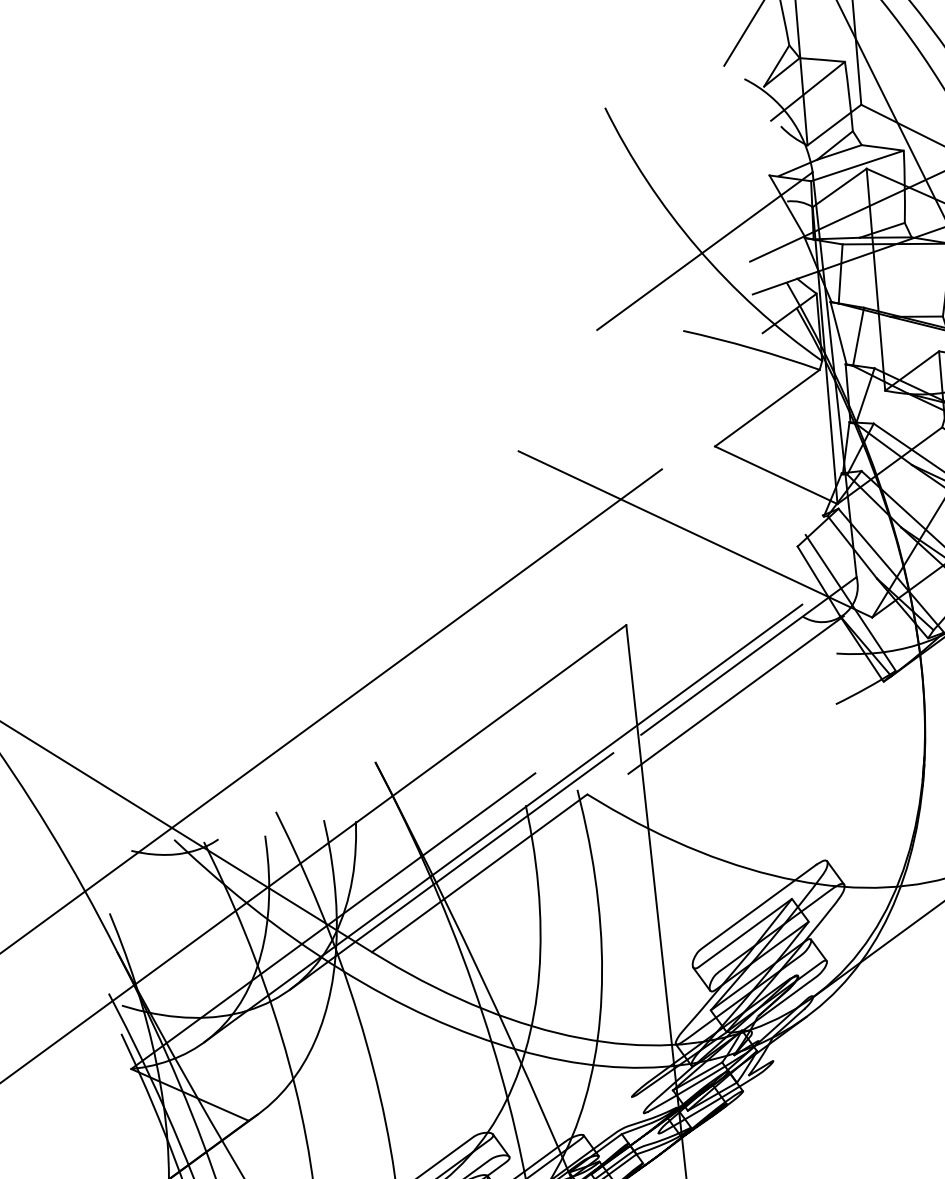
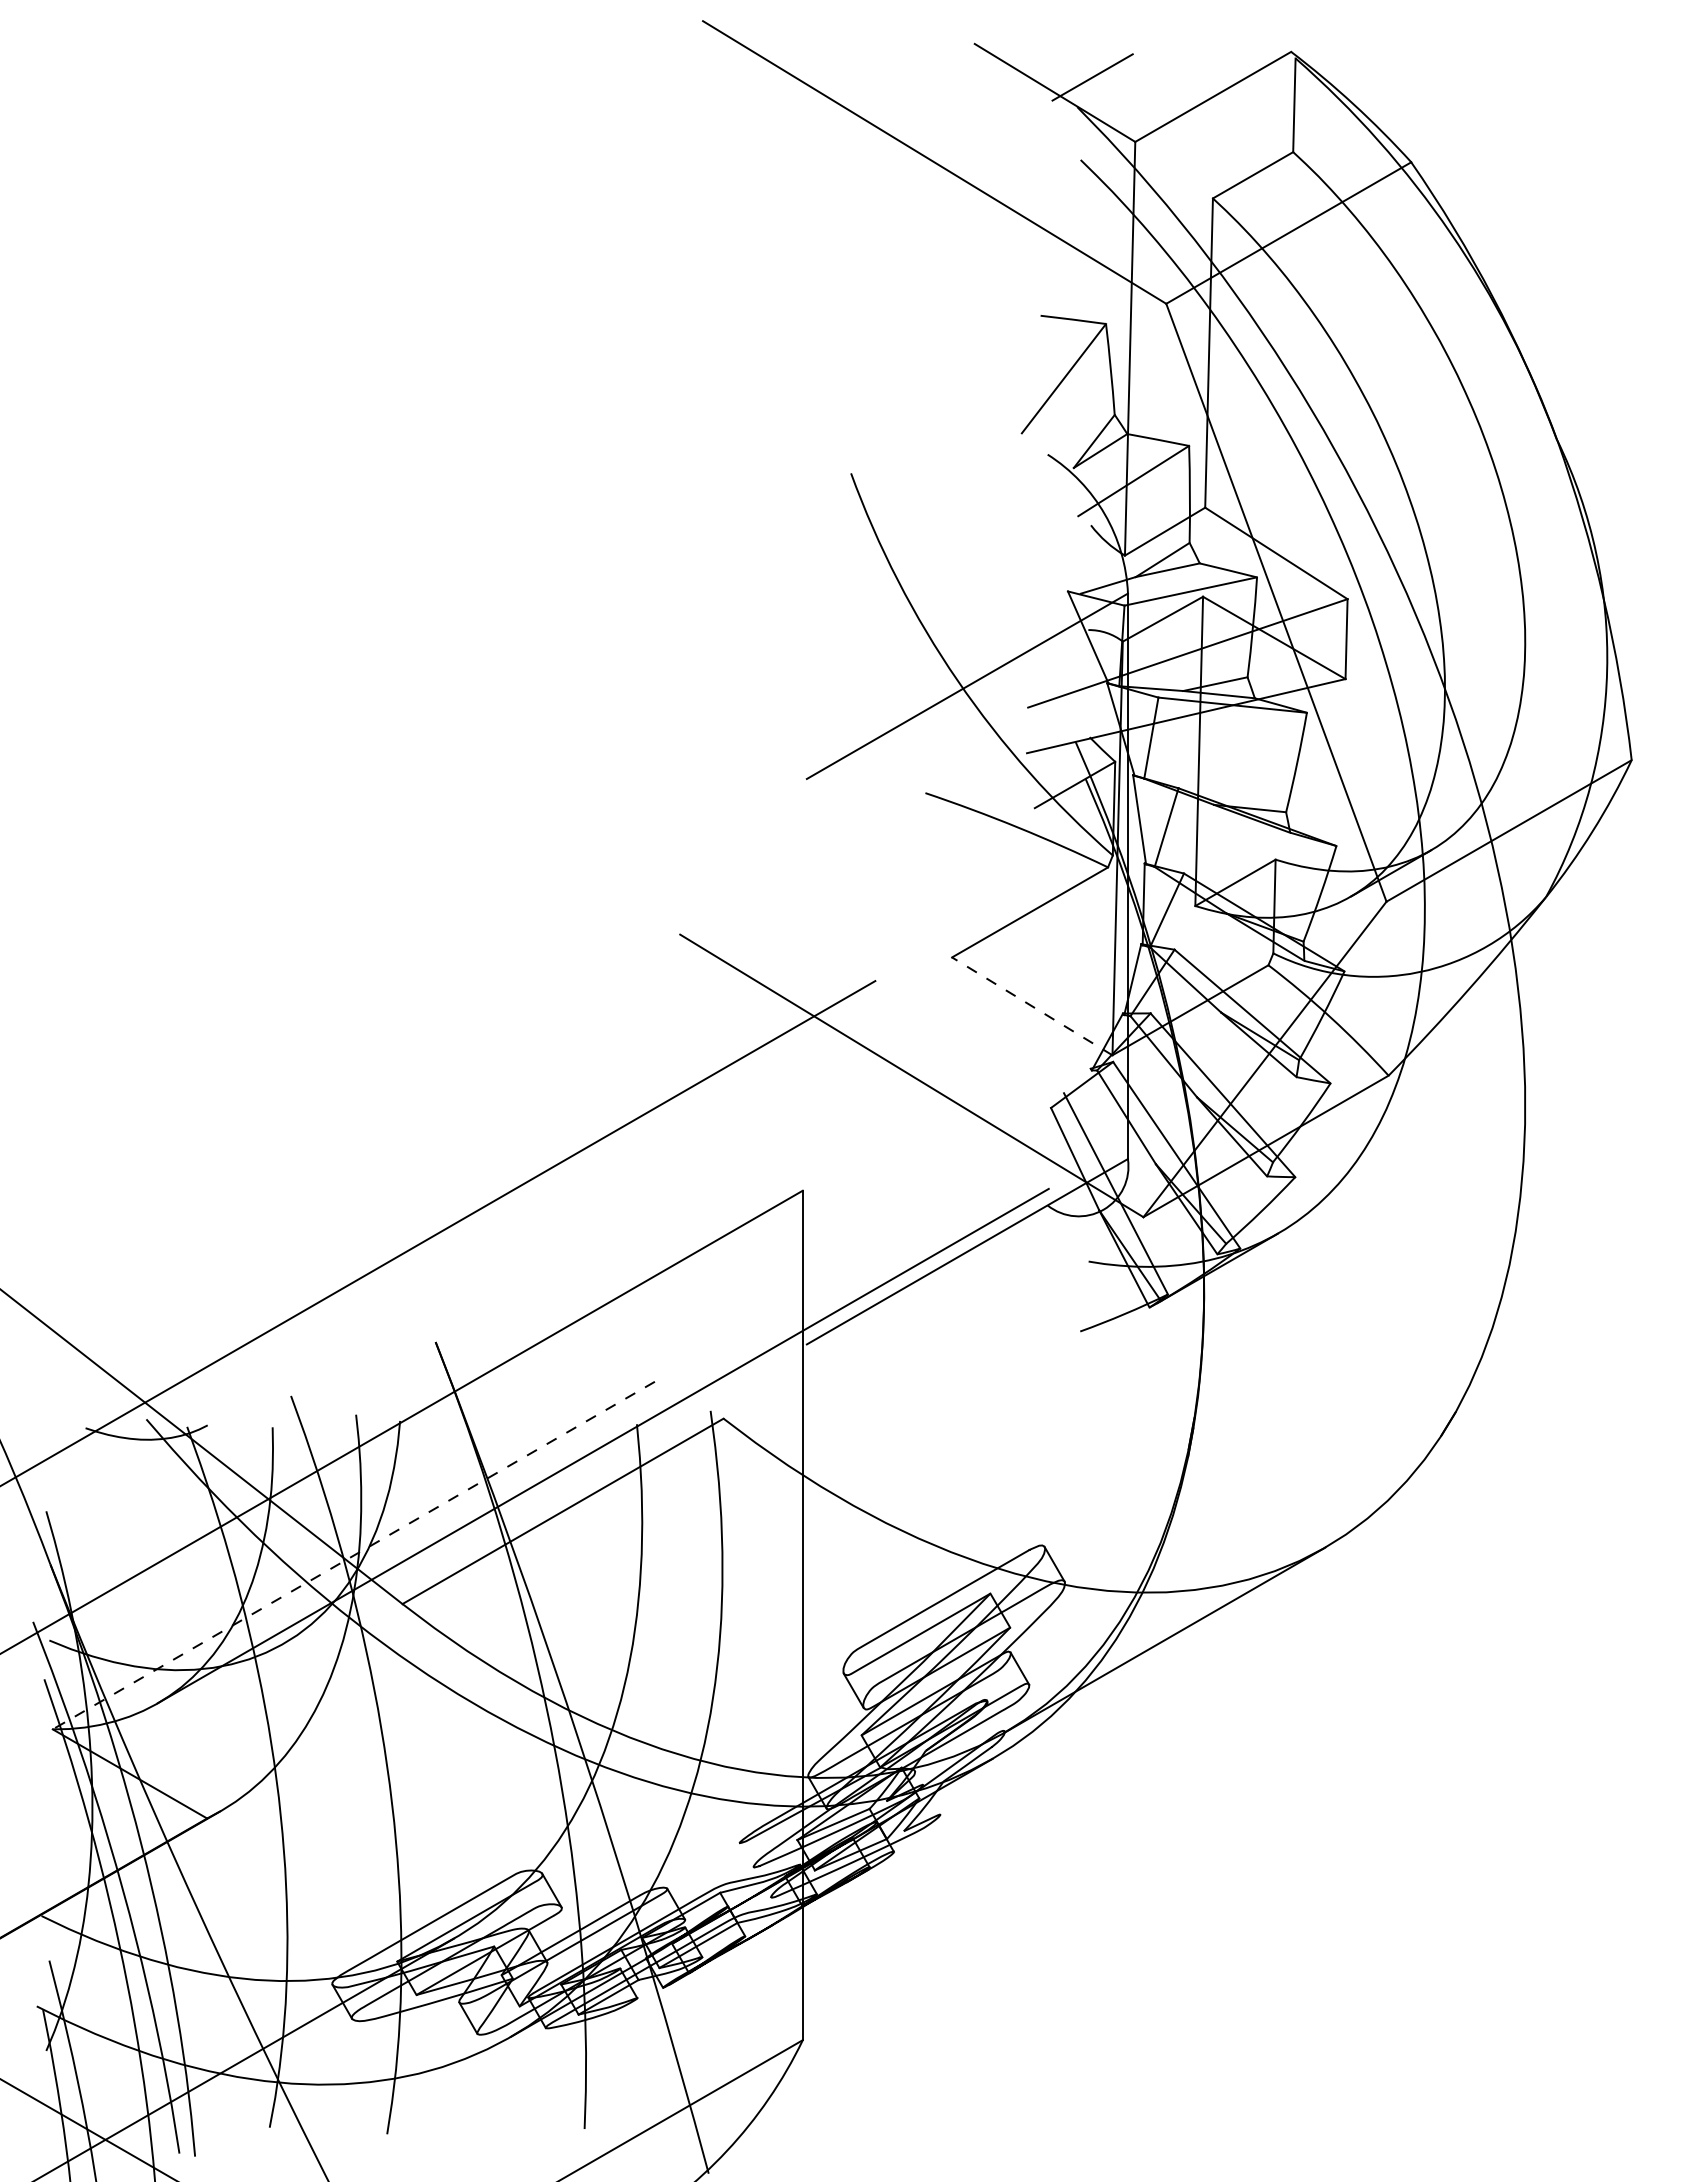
line: (776, 475) -> (1032, 1006), solid -> dashed
line: (735, 694) -> (943, 1303), removed
line: (451, 871) -> (524, 1504), removed
line: (333, 921) -> (353, 1555), solid -> dashed

